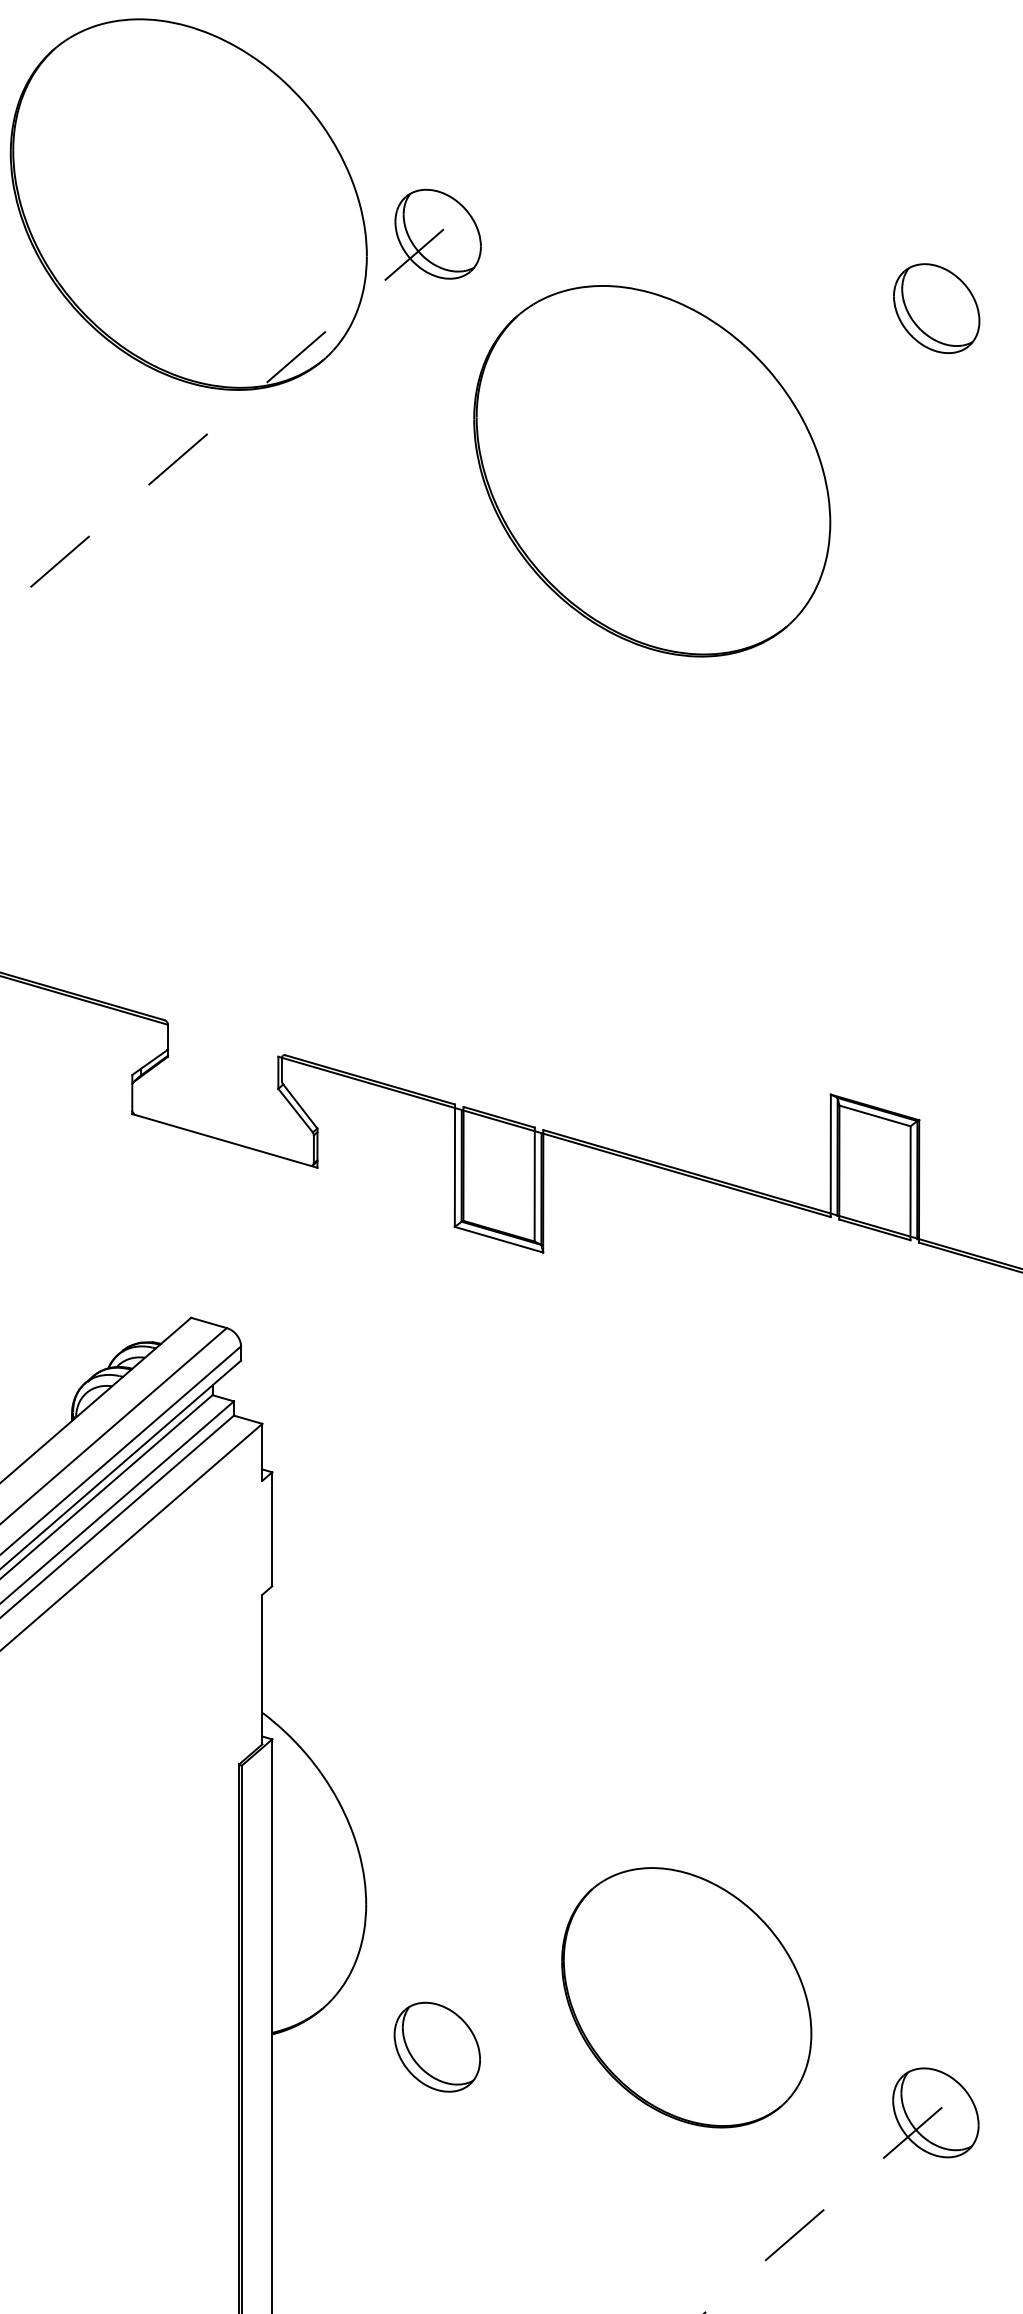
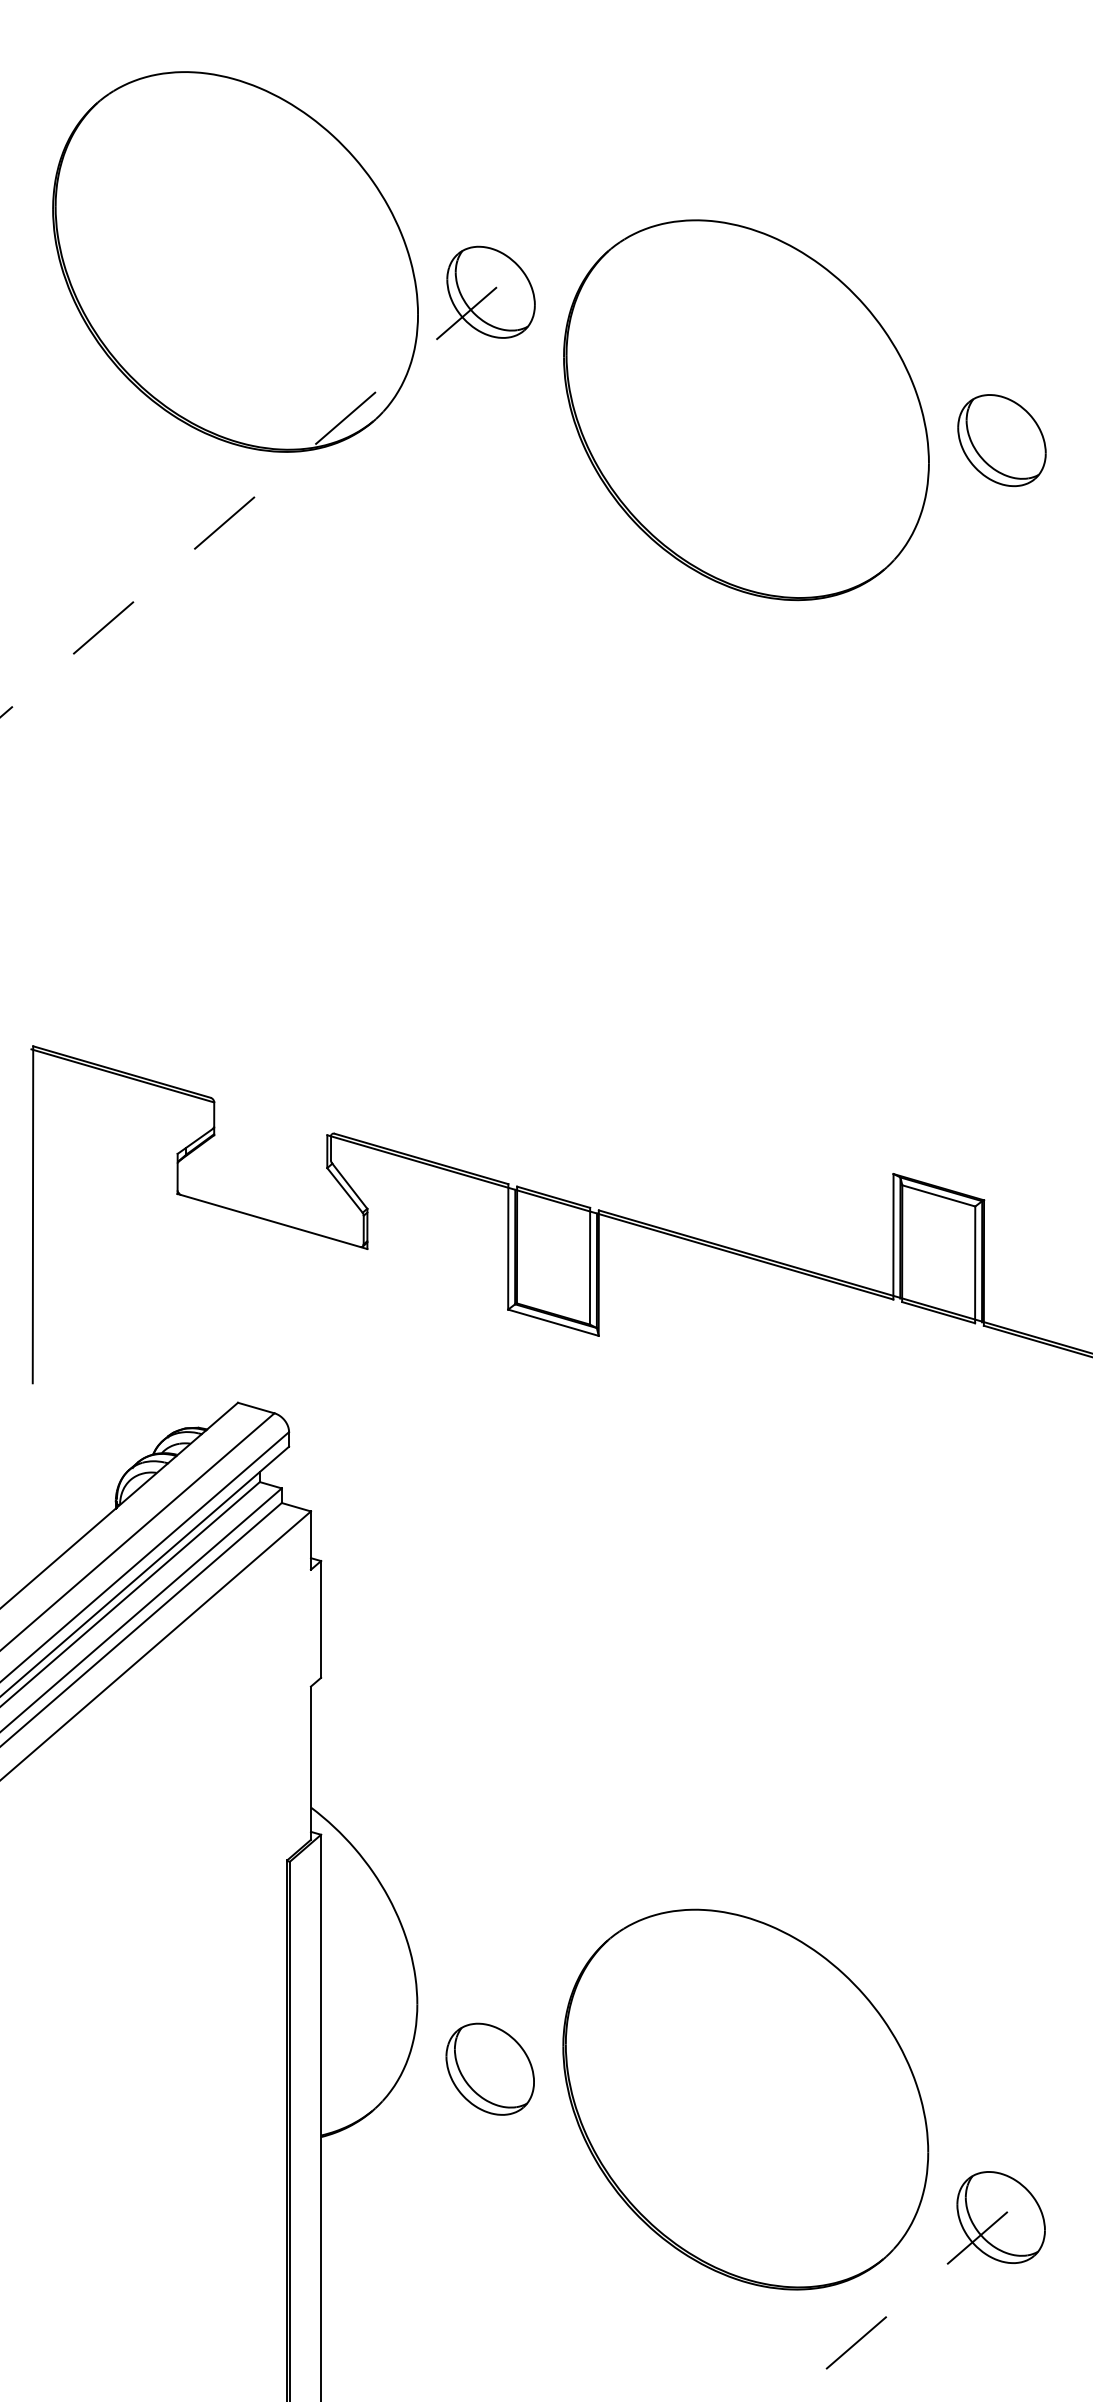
part: (936, 308) -> (1001, 440), moved
part: (652, 471) -> (746, 410), moved
part: (686, 1997) -> (745, 2099), size x1.43
part: (436, 2046) -> (489, 2068), moved

